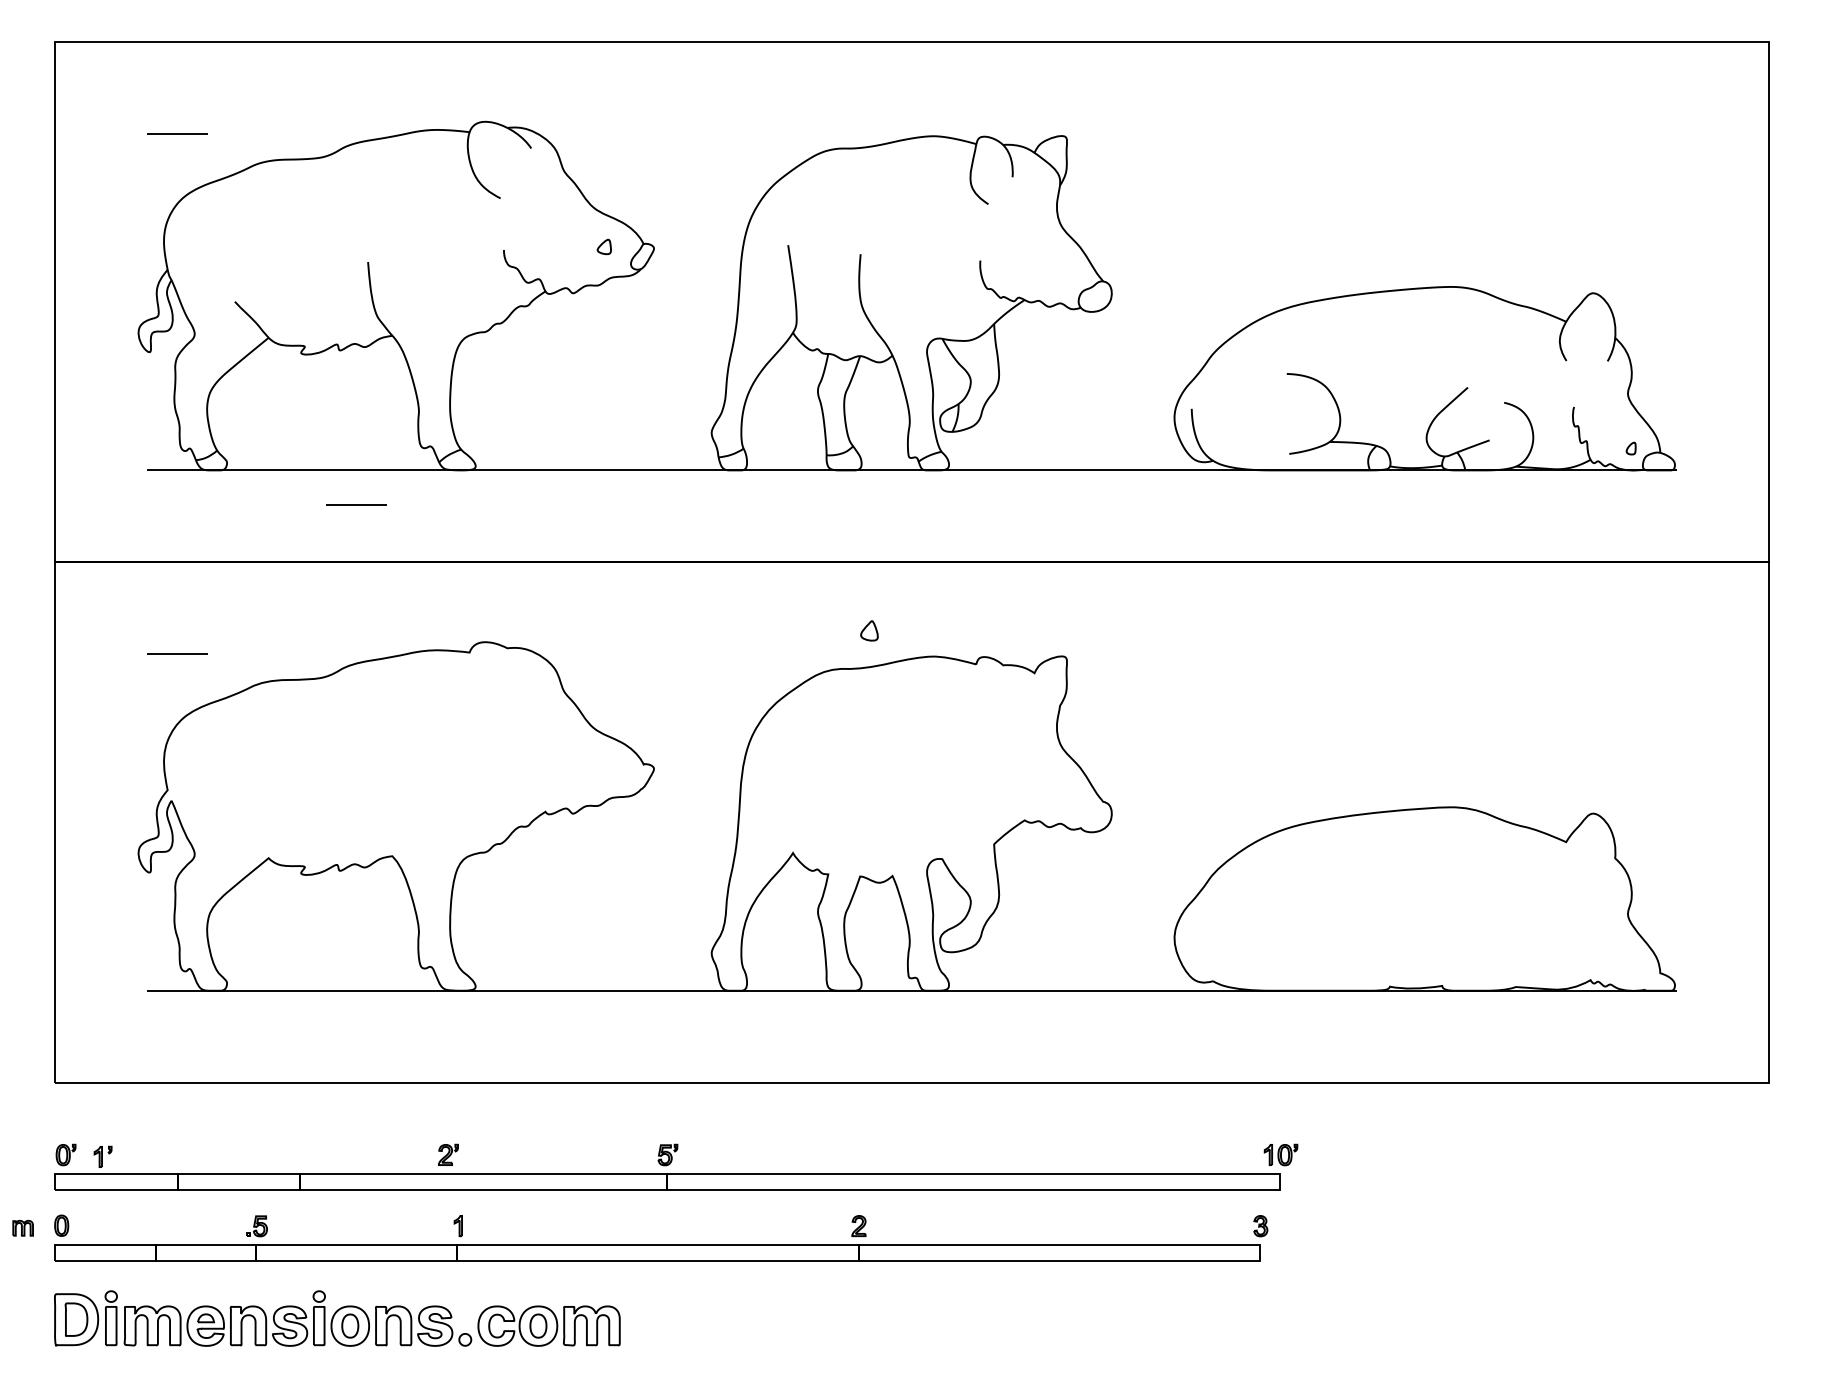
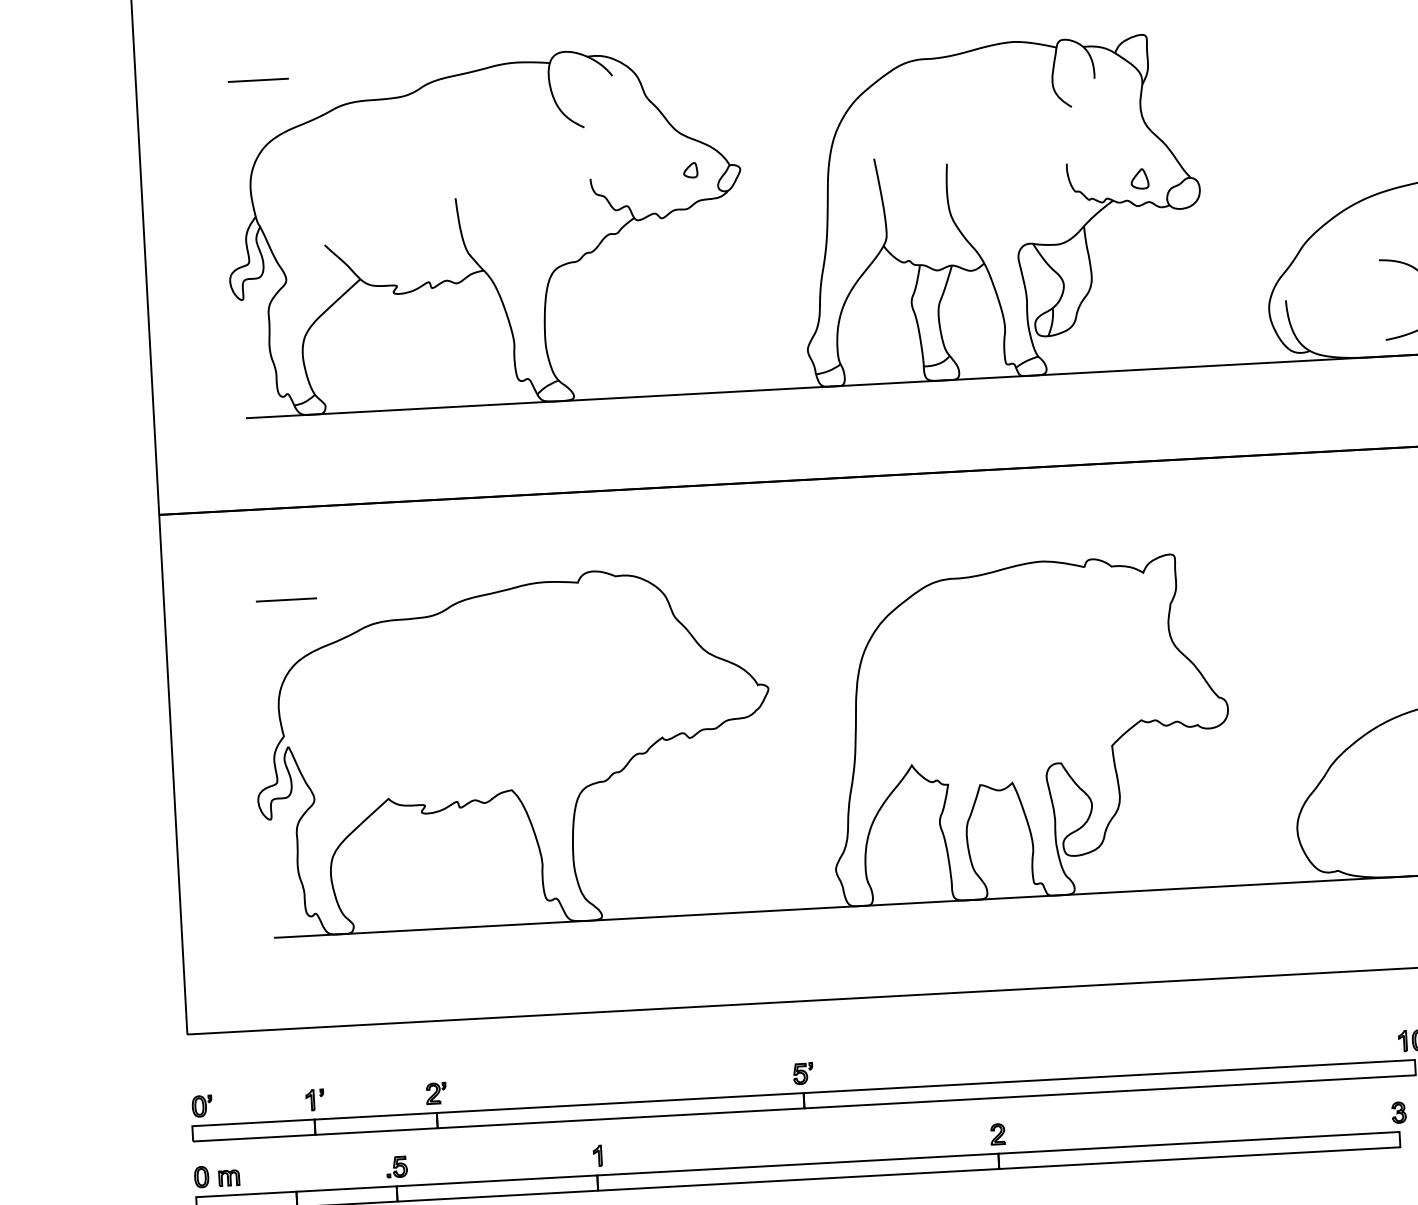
line: (356, 504) -> (457, 440), removed
part: (869, 630) -> (1139, 178), moved
part: (448, 1154) -> (436, 1093), moved
part: (102, 1156) -> (314, 1099), moved
part: (22, 1227) -> (228, 1177), moved

